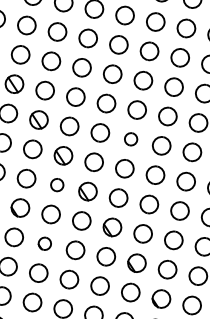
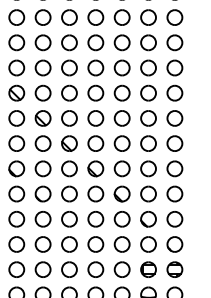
part: (130, 138) -> (95, 92), size x1.43
part: (56, 184) -> (42, 143), size x1.43
part: (44, 243) -> (42, 193), size x1.43

